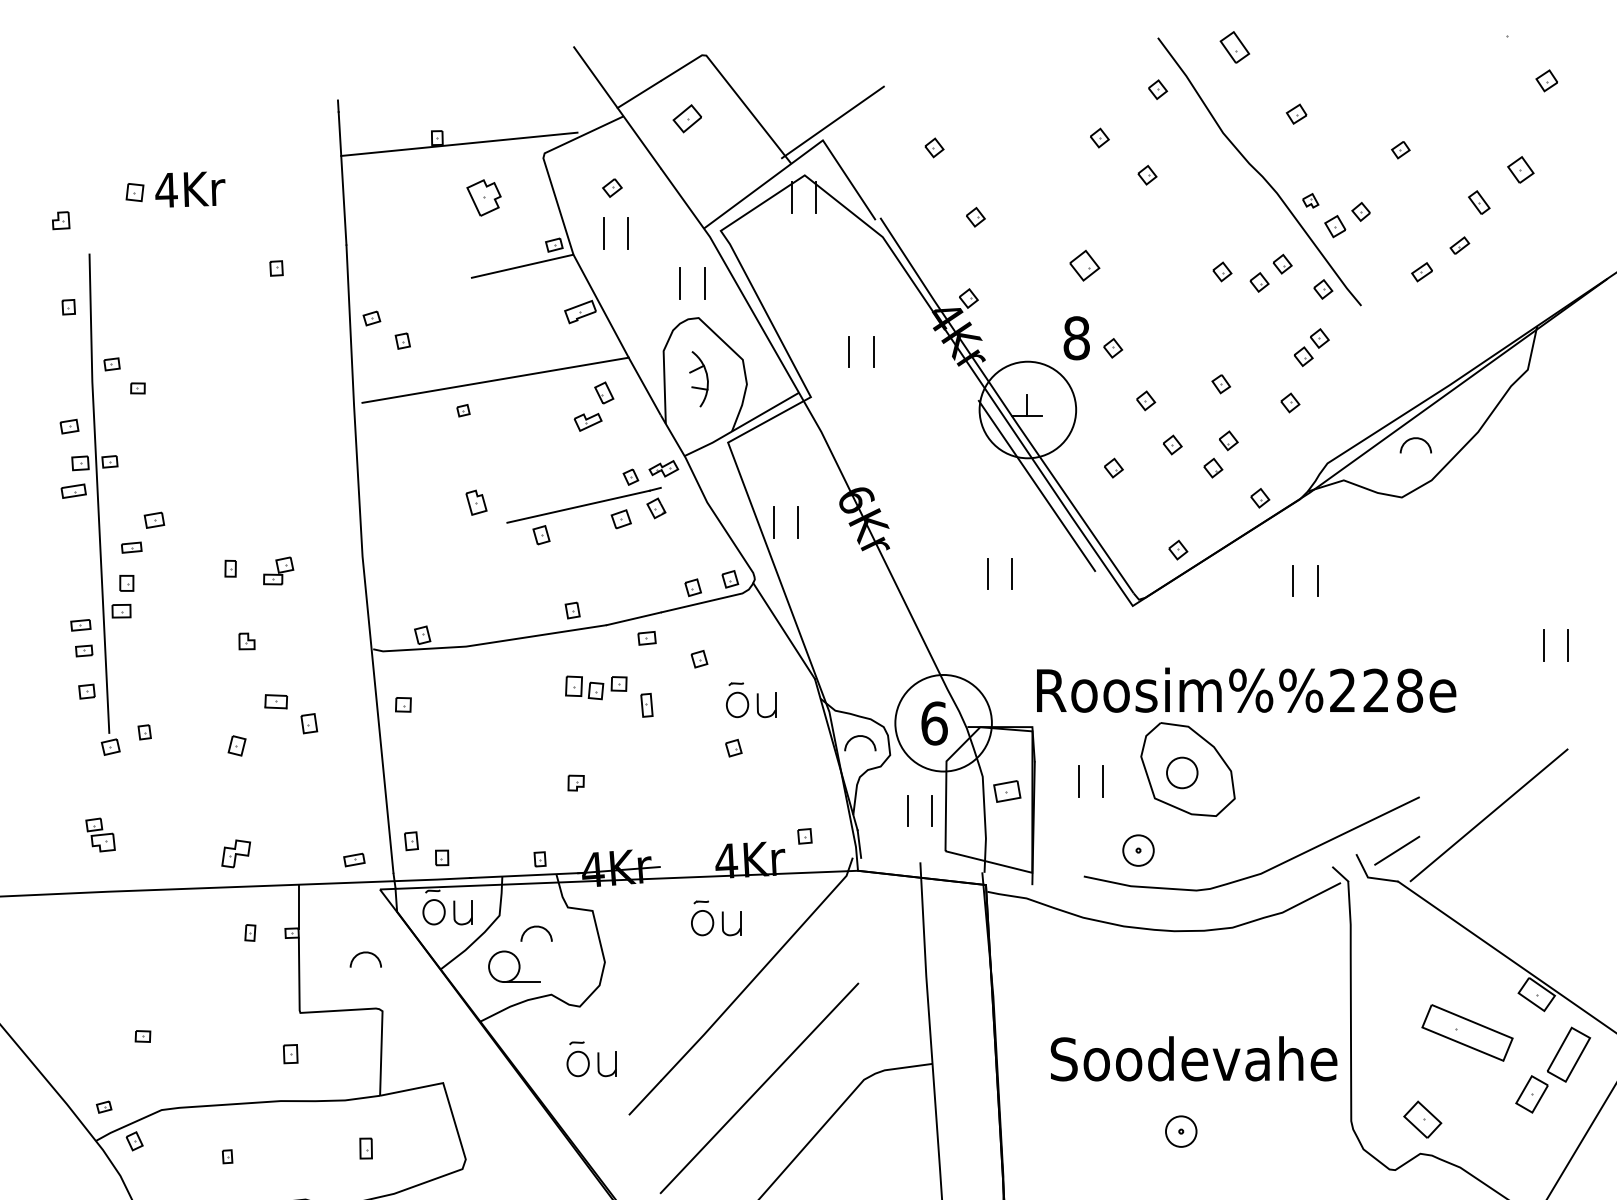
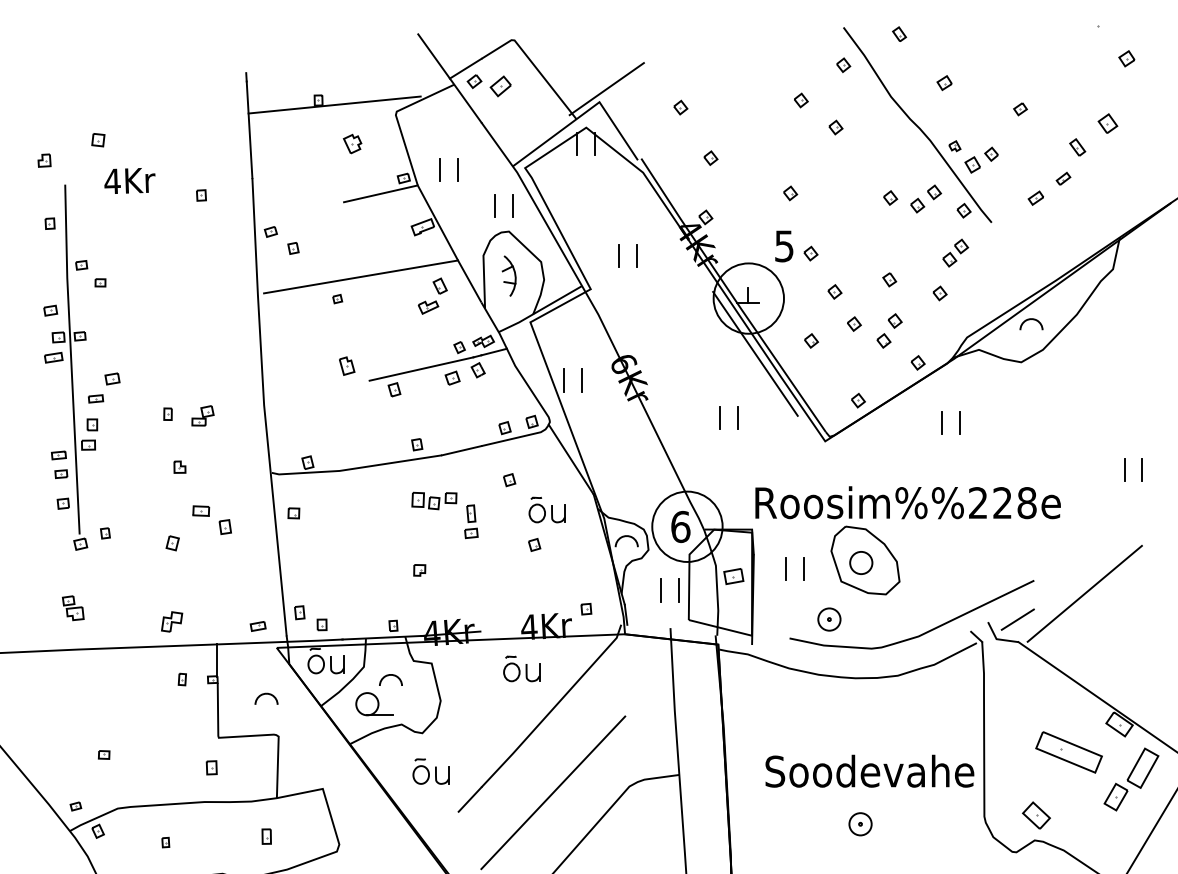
part: (1234, 46) -> (899, 33), size x0.62
part: (612, 187) -> (474, 81), moved
text: (190, 189) -> (130, 180), moved
part: (483, 197) -> (352, 143), size x0.71
part: (1085, 265) -> (790, 193), size x0.62
text: (1076, 338) -> (784, 246), 8 -> 5
line: (677, 482) -> (493, 351), added
part: (646, 638) -> (470, 533), moved

